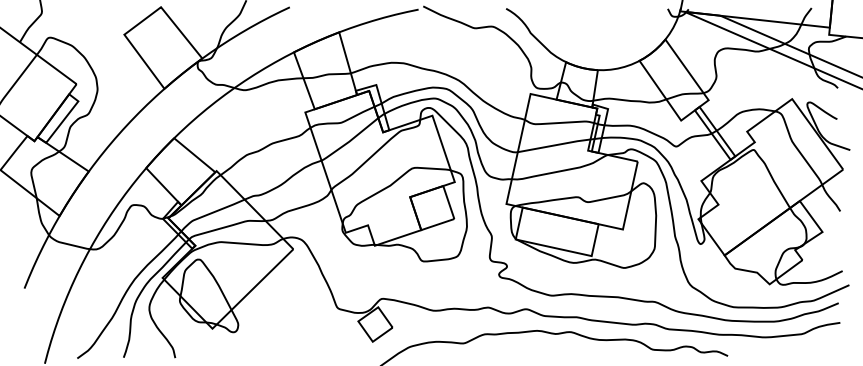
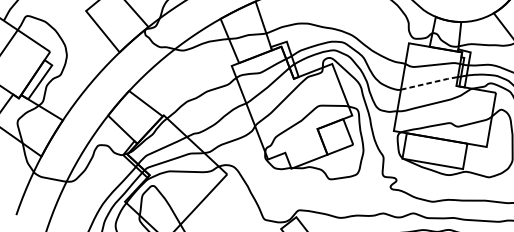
line: (554, 145) -> (429, 83), solid -> dashed

